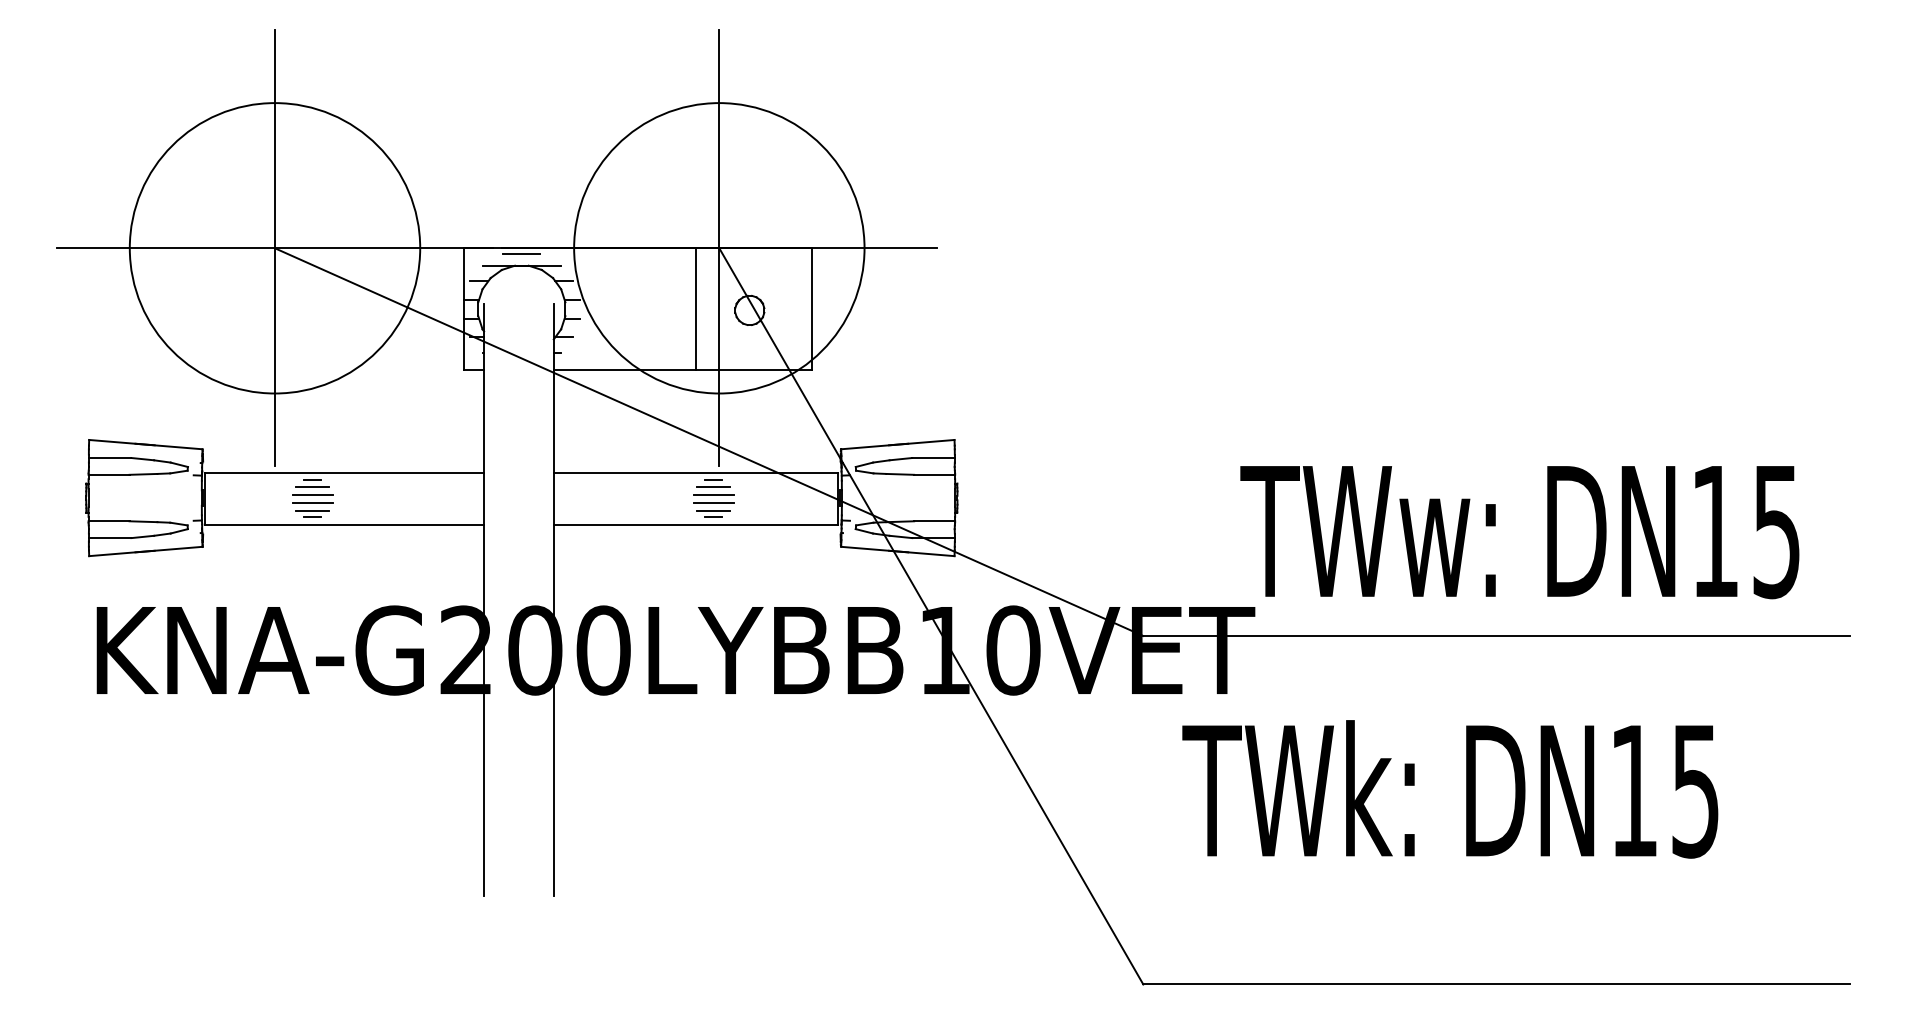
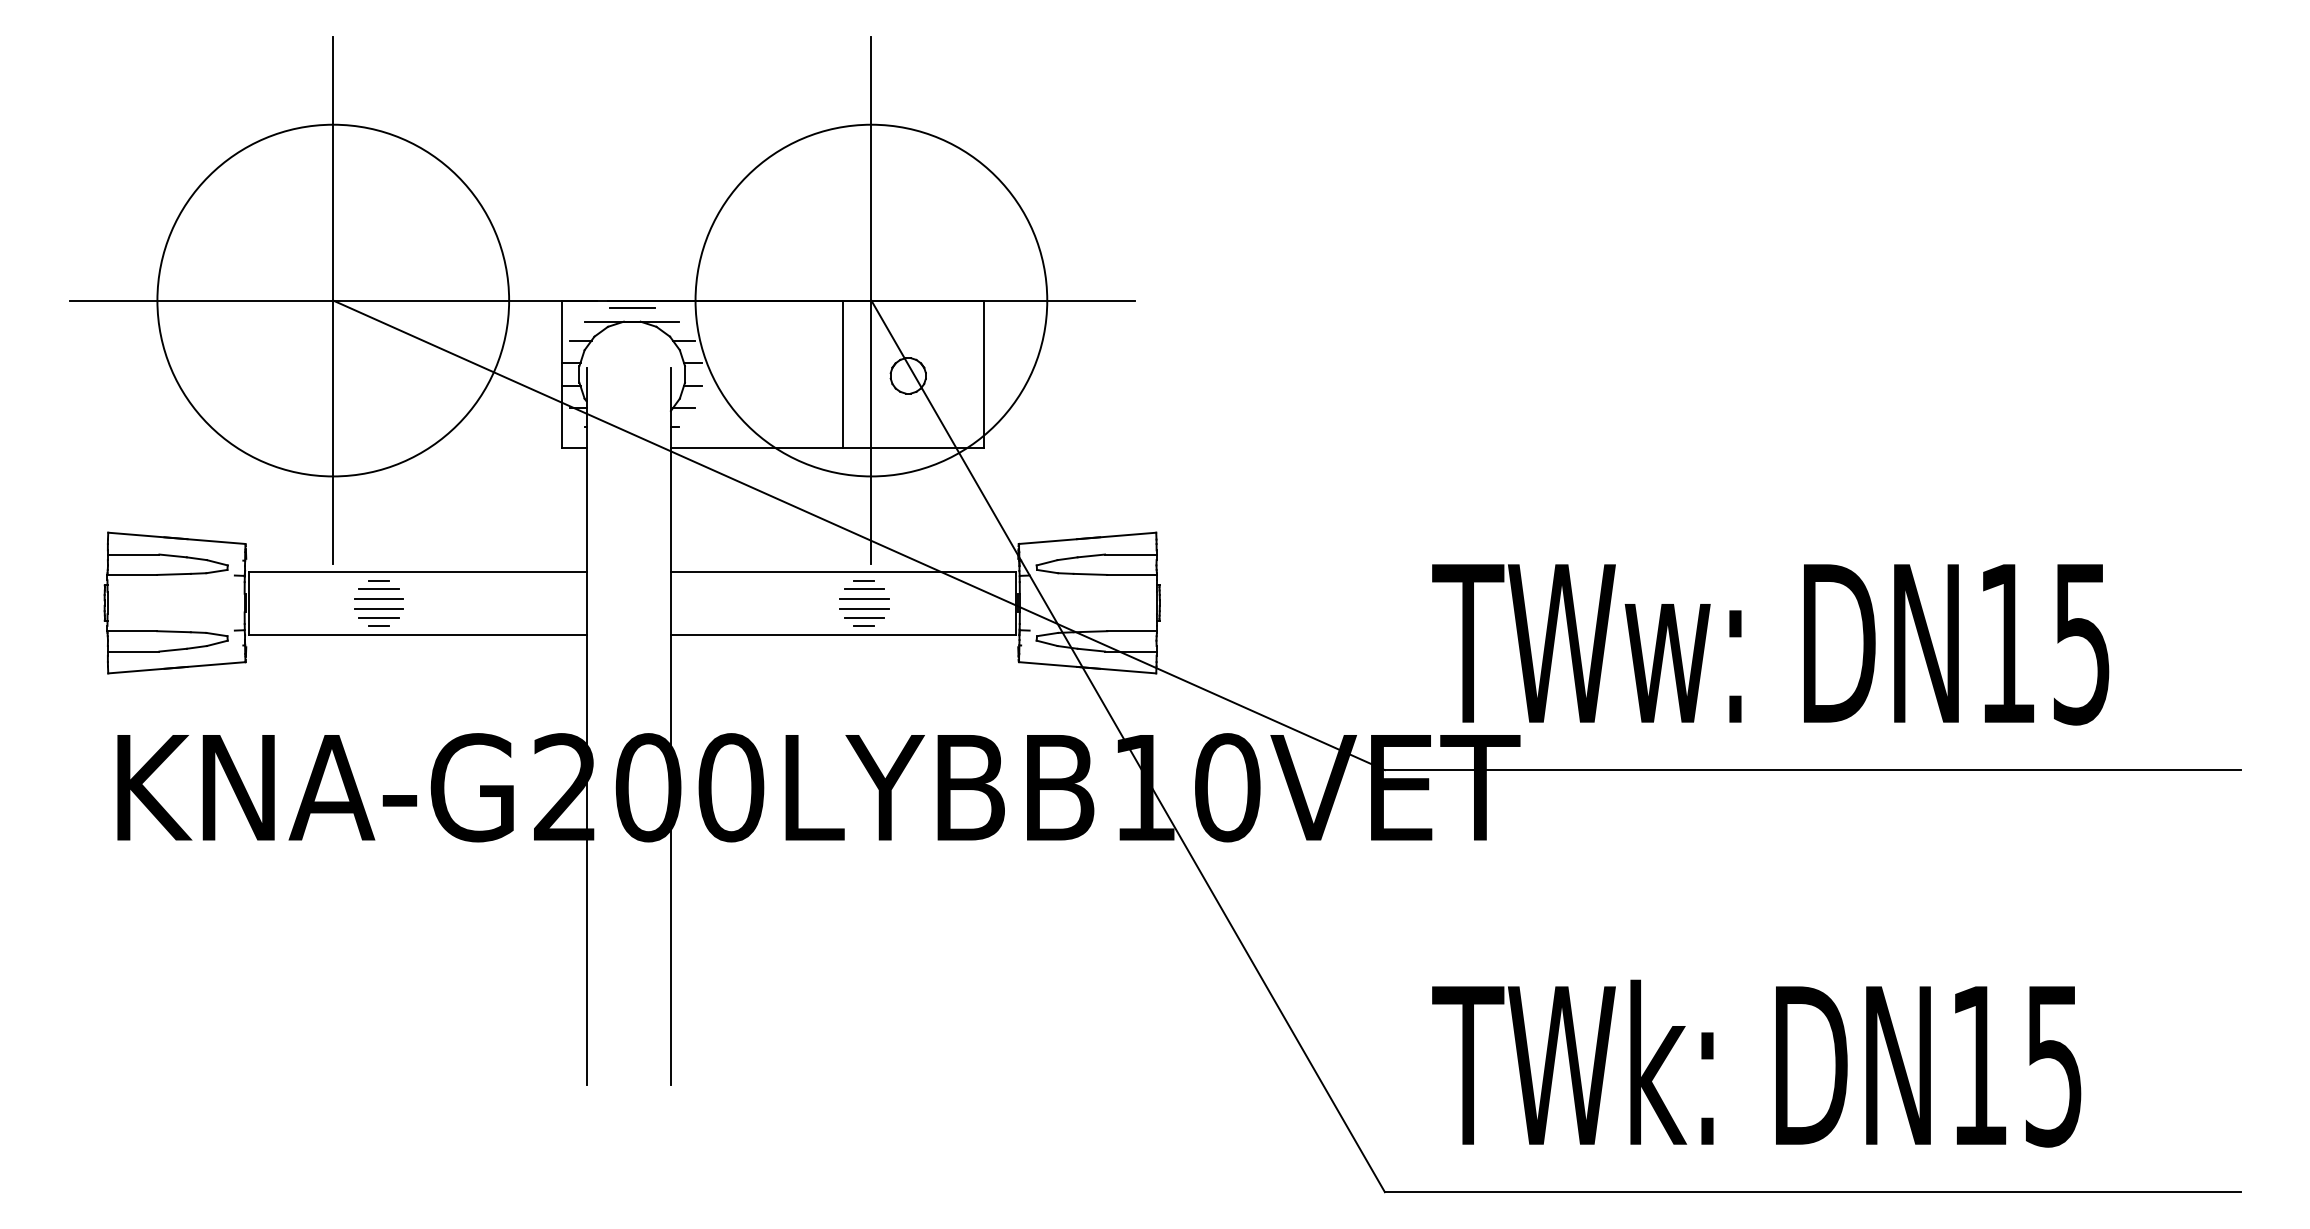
text: (1519, 532) -> (1770, 644), moved
text: (1450, 789) -> (1756, 1063), moved

